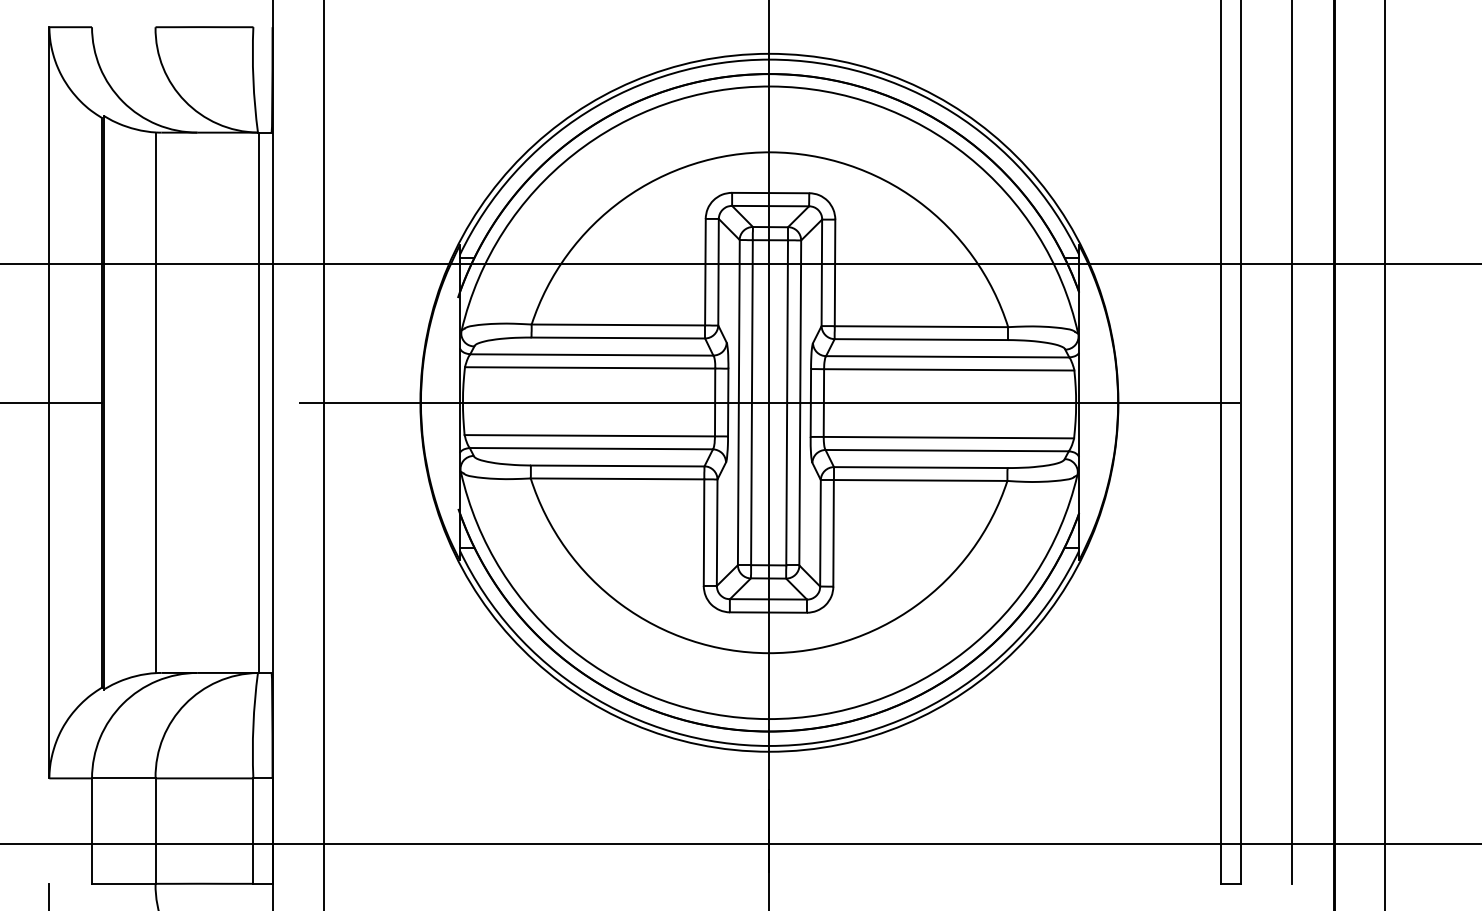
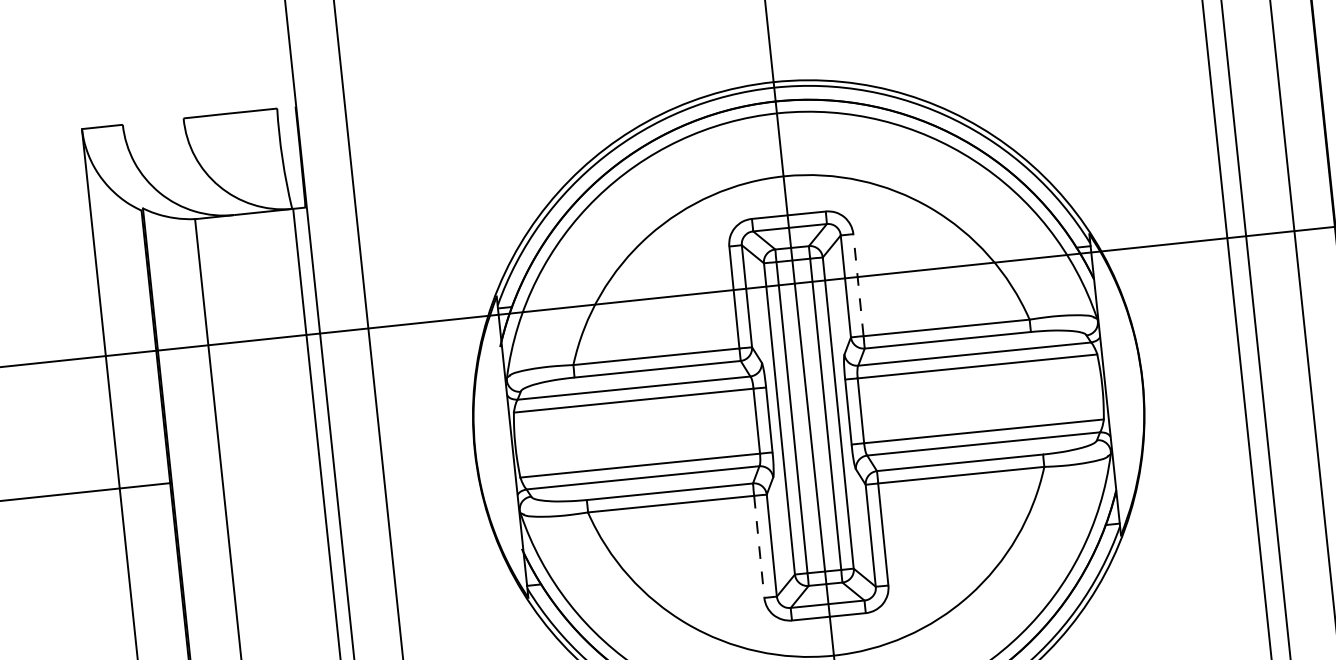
line: (835, 272) -> (858, 284), solid -> dashed
line: (769, 402) -> (808, 415), removed
line: (704, 533) -> (759, 547), solid -> dashed

